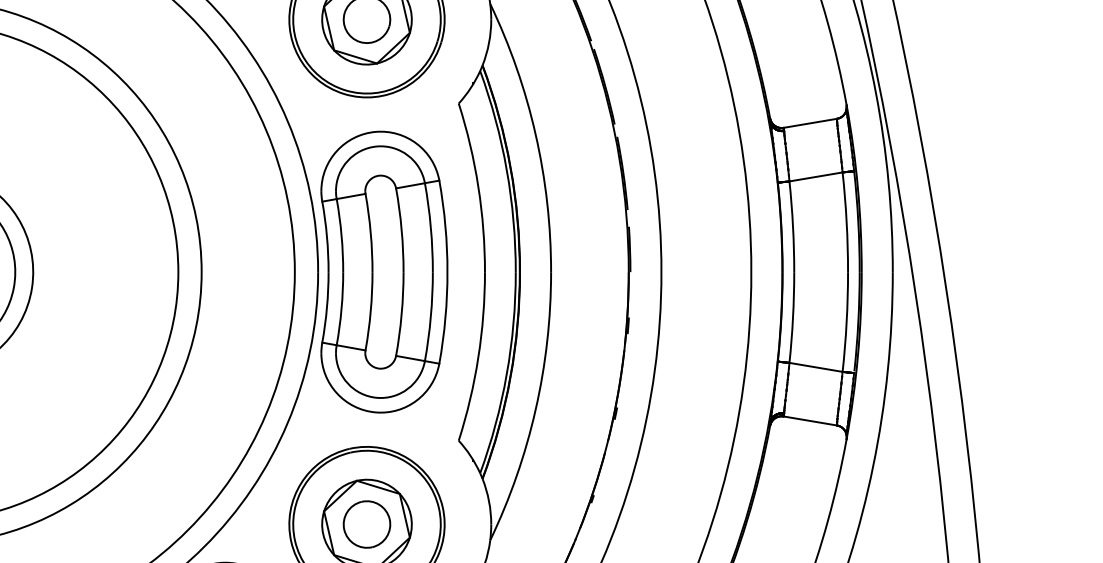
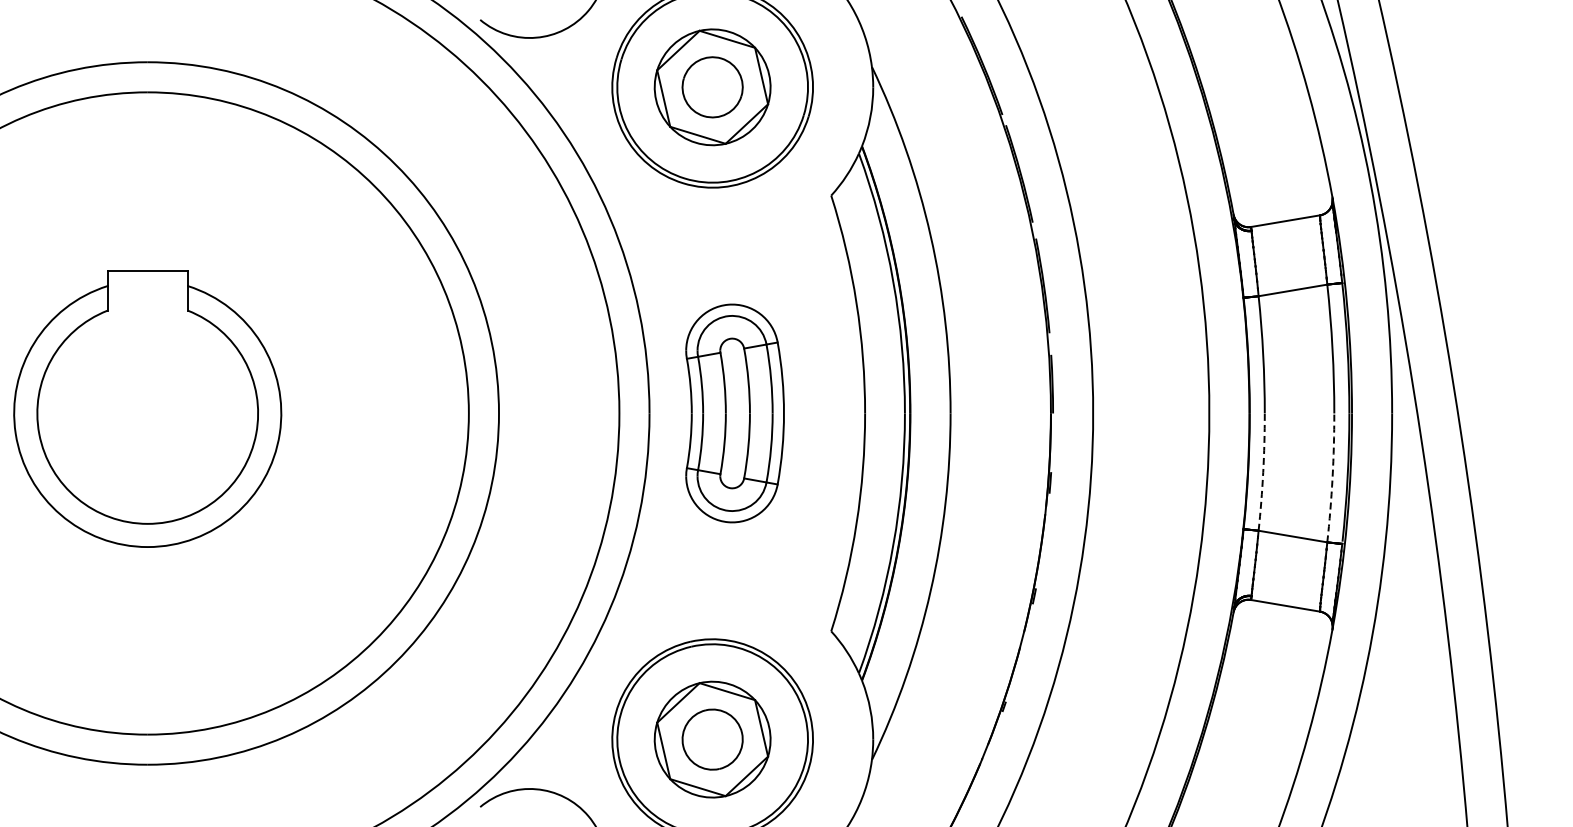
part: (383, 272) -> (734, 413), size x0.6
arc: (793, 317) -> (1263, 472), solid -> dashed
arc: (846, 322) -> (1332, 478), solid -> dashed

